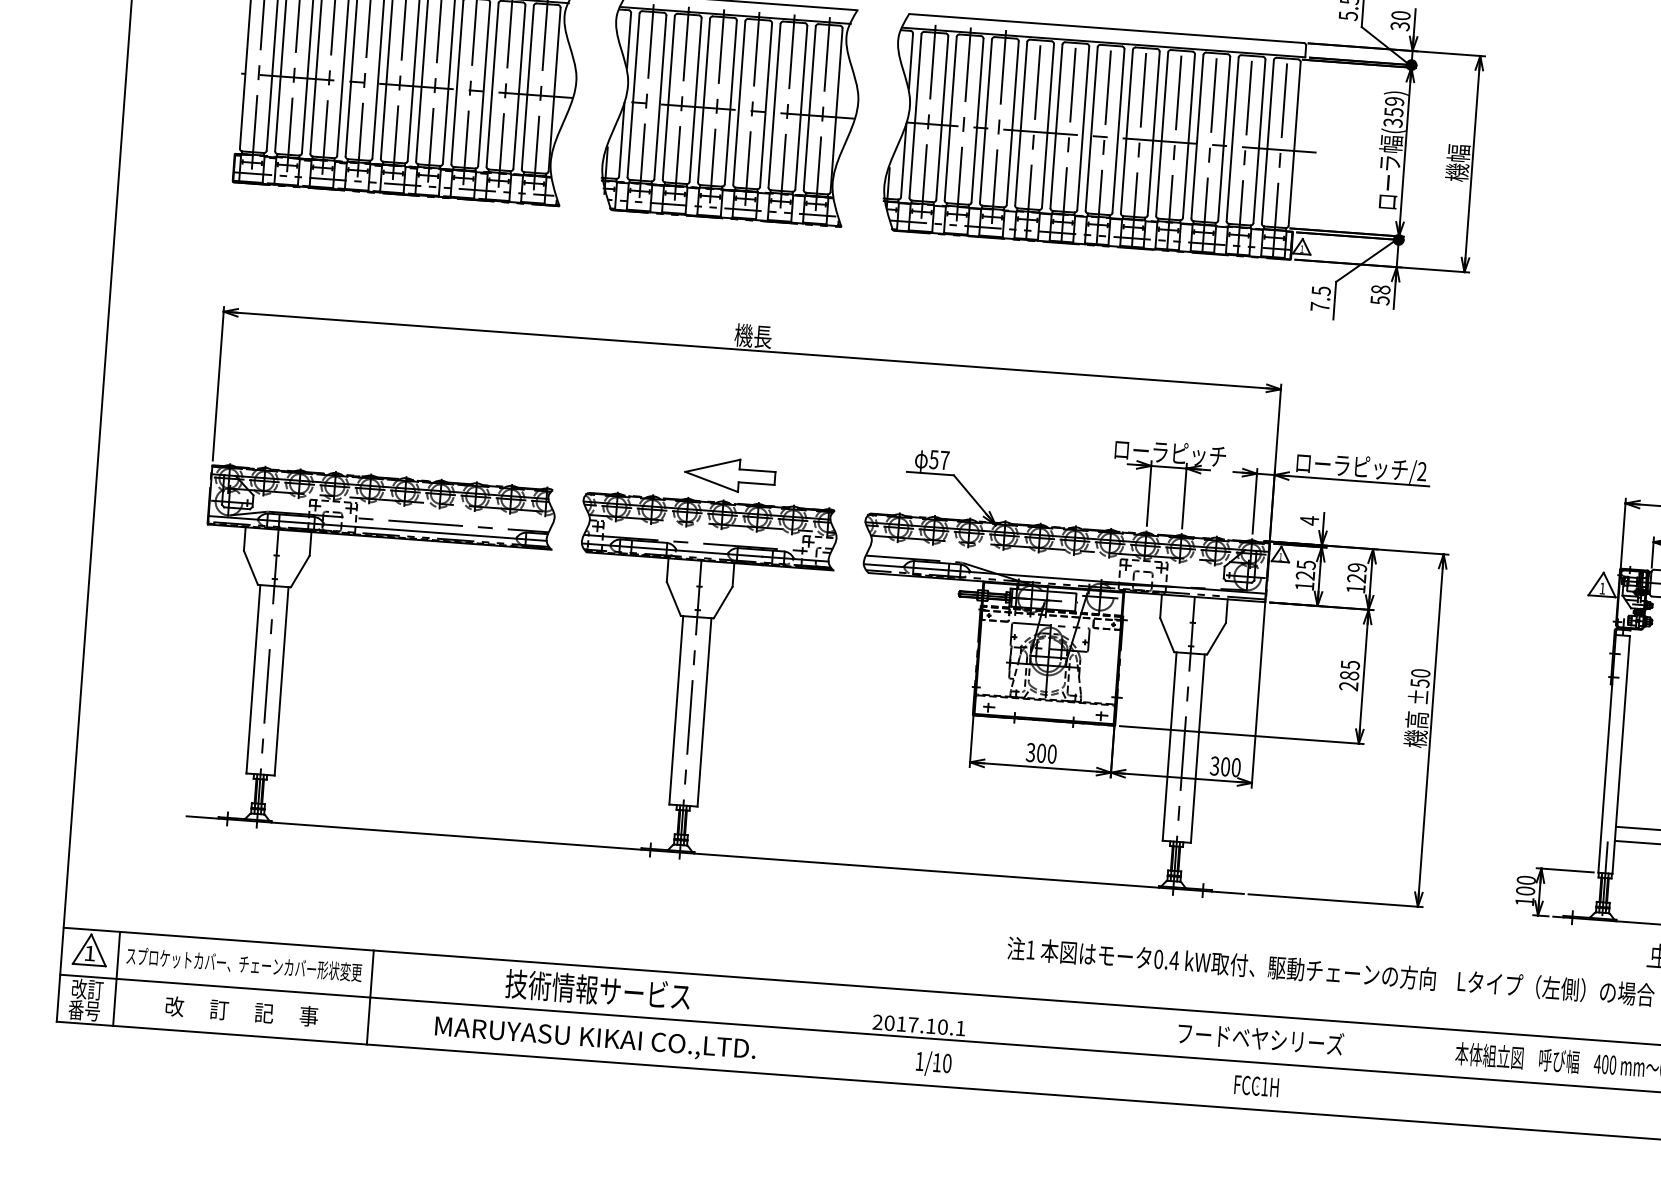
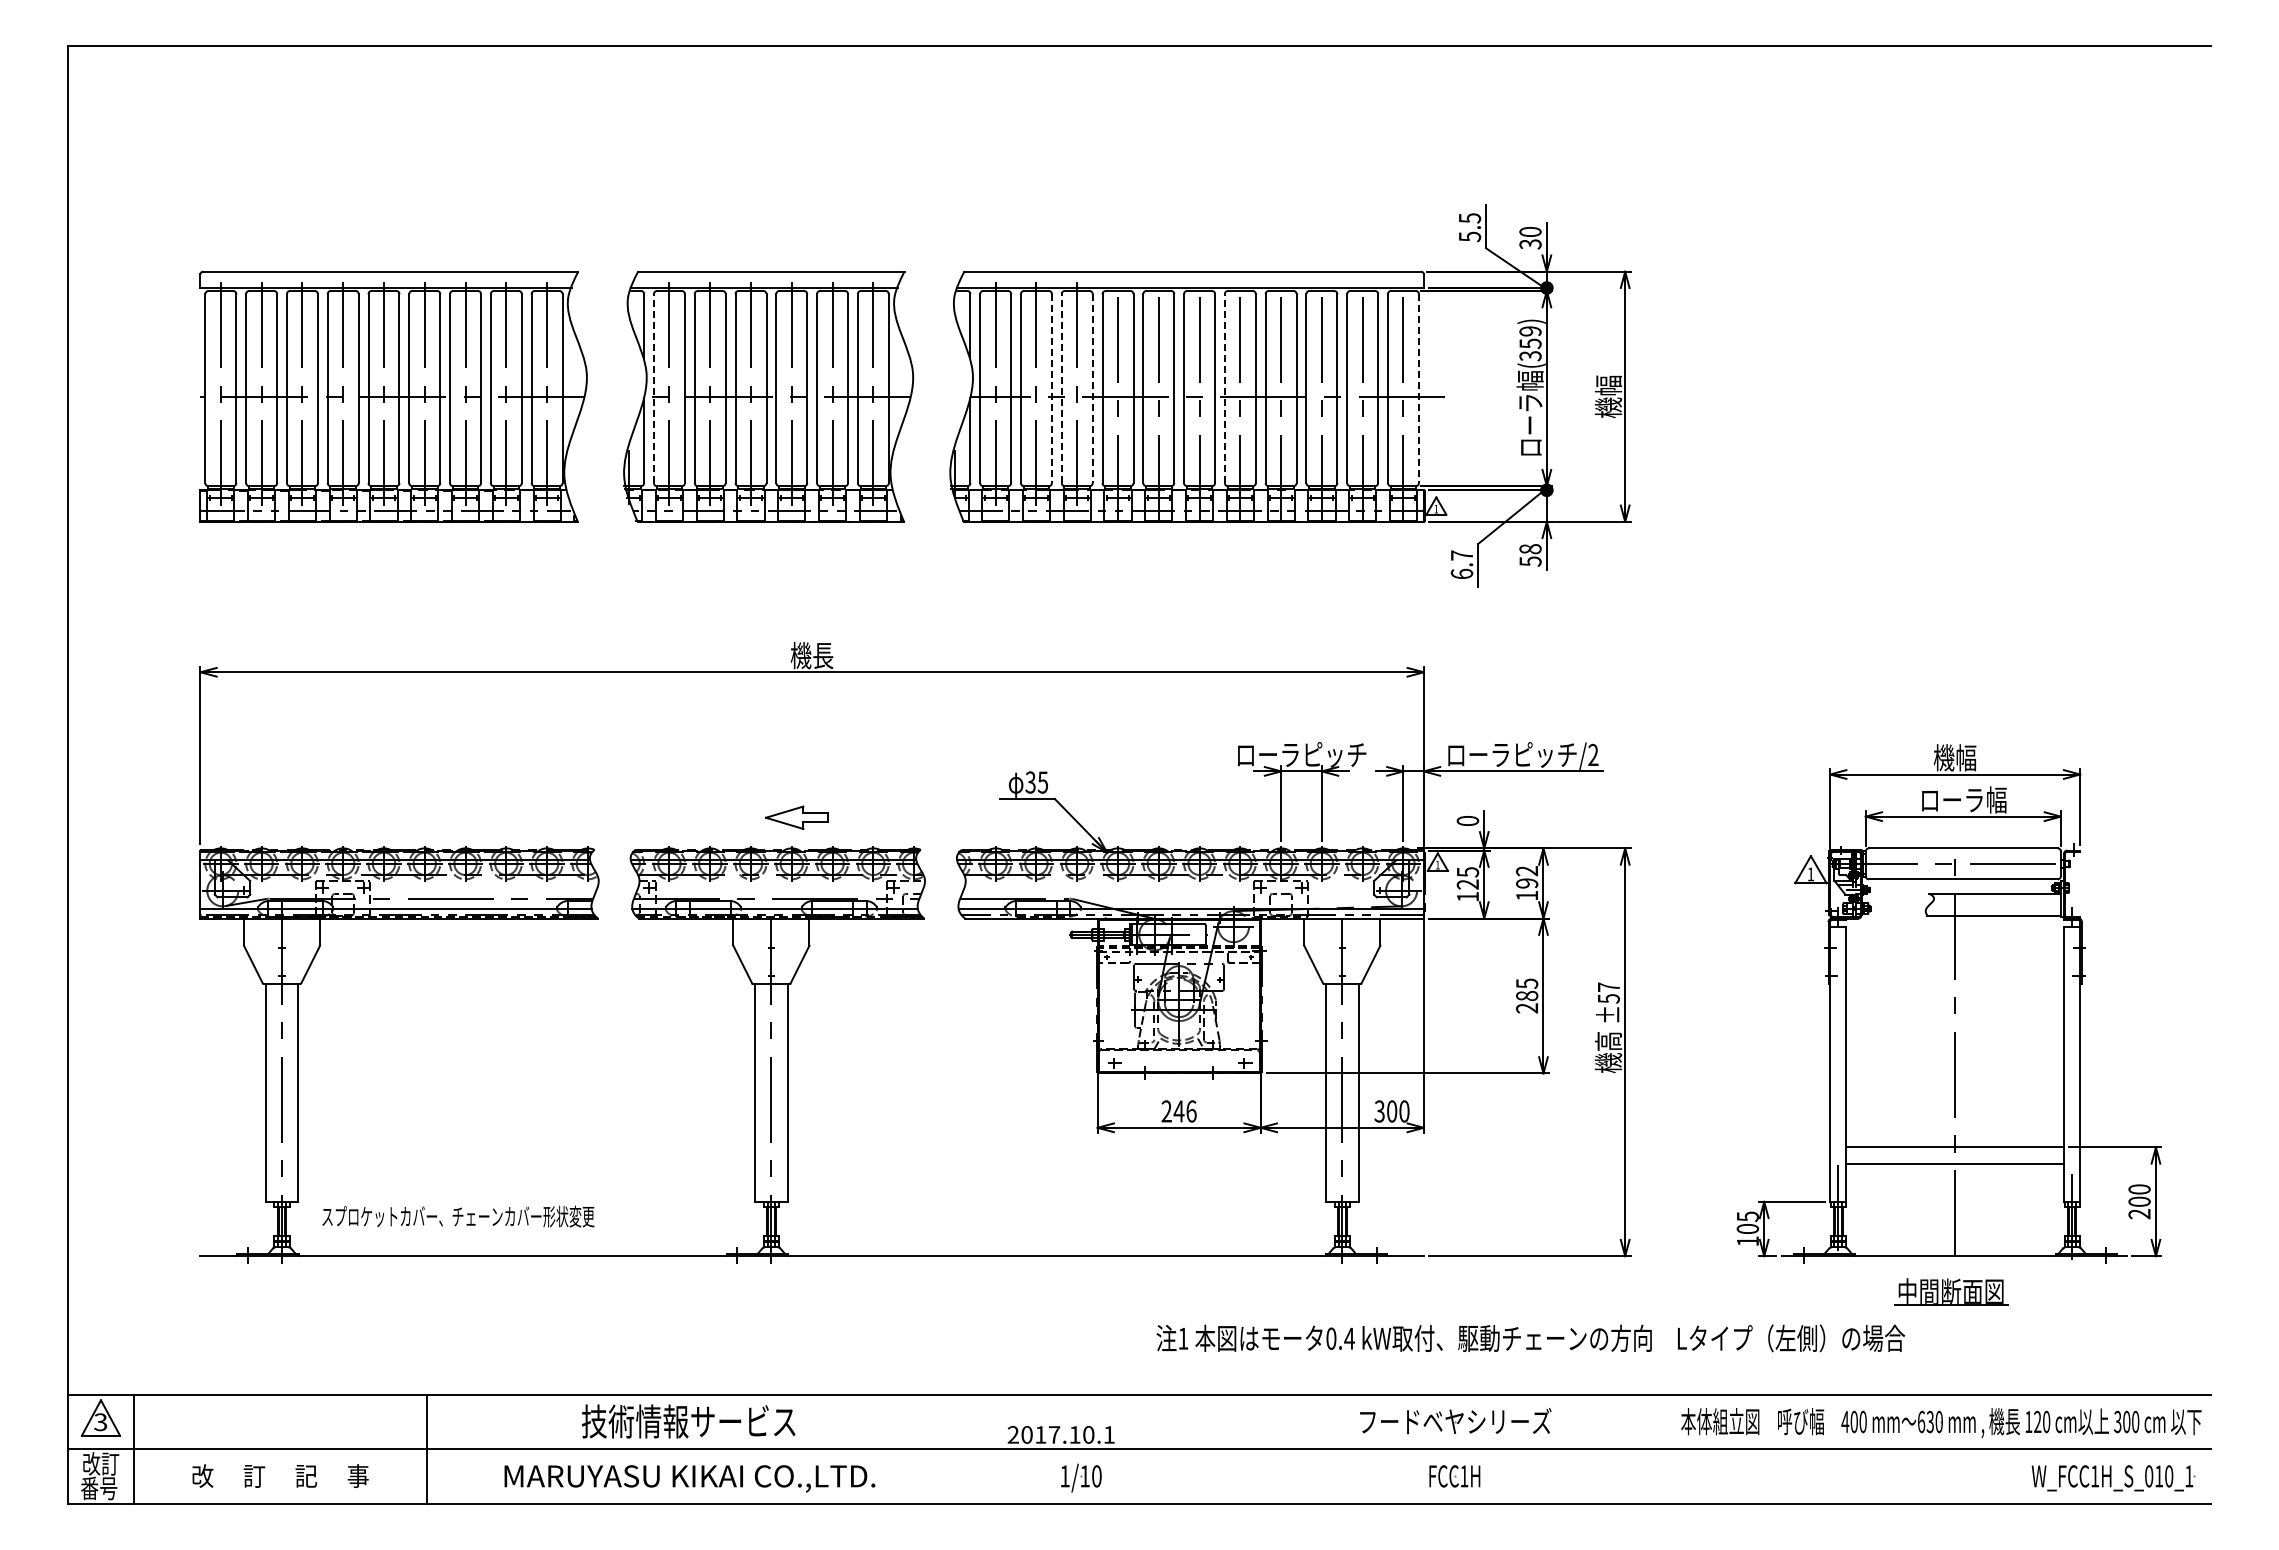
line: (633, 95) -> (653, 388), solid -> dashed
line: (977, 121) -> (1051, 389), solid -> dashed
line: (985, 121) -> (1061, 388), solid -> dashed
line: (1012, 123) -> (1092, 389), solid -> dashed
line: (1126, 131) -> (1224, 388), solid -> dashed
line: (1294, 144) -> (1418, 389), solid -> dashed
text: (1320, 298) -> (1461, 564), 7.5 -> 6.7
text: (940, 460) -> (1037, 782), 57 -> 35
part: (729, 475) -> (796, 817), size x0.6
text: (1309, 520) -> (1467, 820), 4 -> 0
text: (1357, 573) -> (1527, 877), 129 -> 192
text: (1420, 672) -> (1608, 986), ±50 -> ±57
text: (1040, 753) -> (1178, 1111), 300 -> 246
text: (1526, 880) -> (1747, 1216), 100 -> 105
text: (89, 953) -> (100, 1422), 1 -> 3
text: (244, 964) -> (458, 1216), moved

